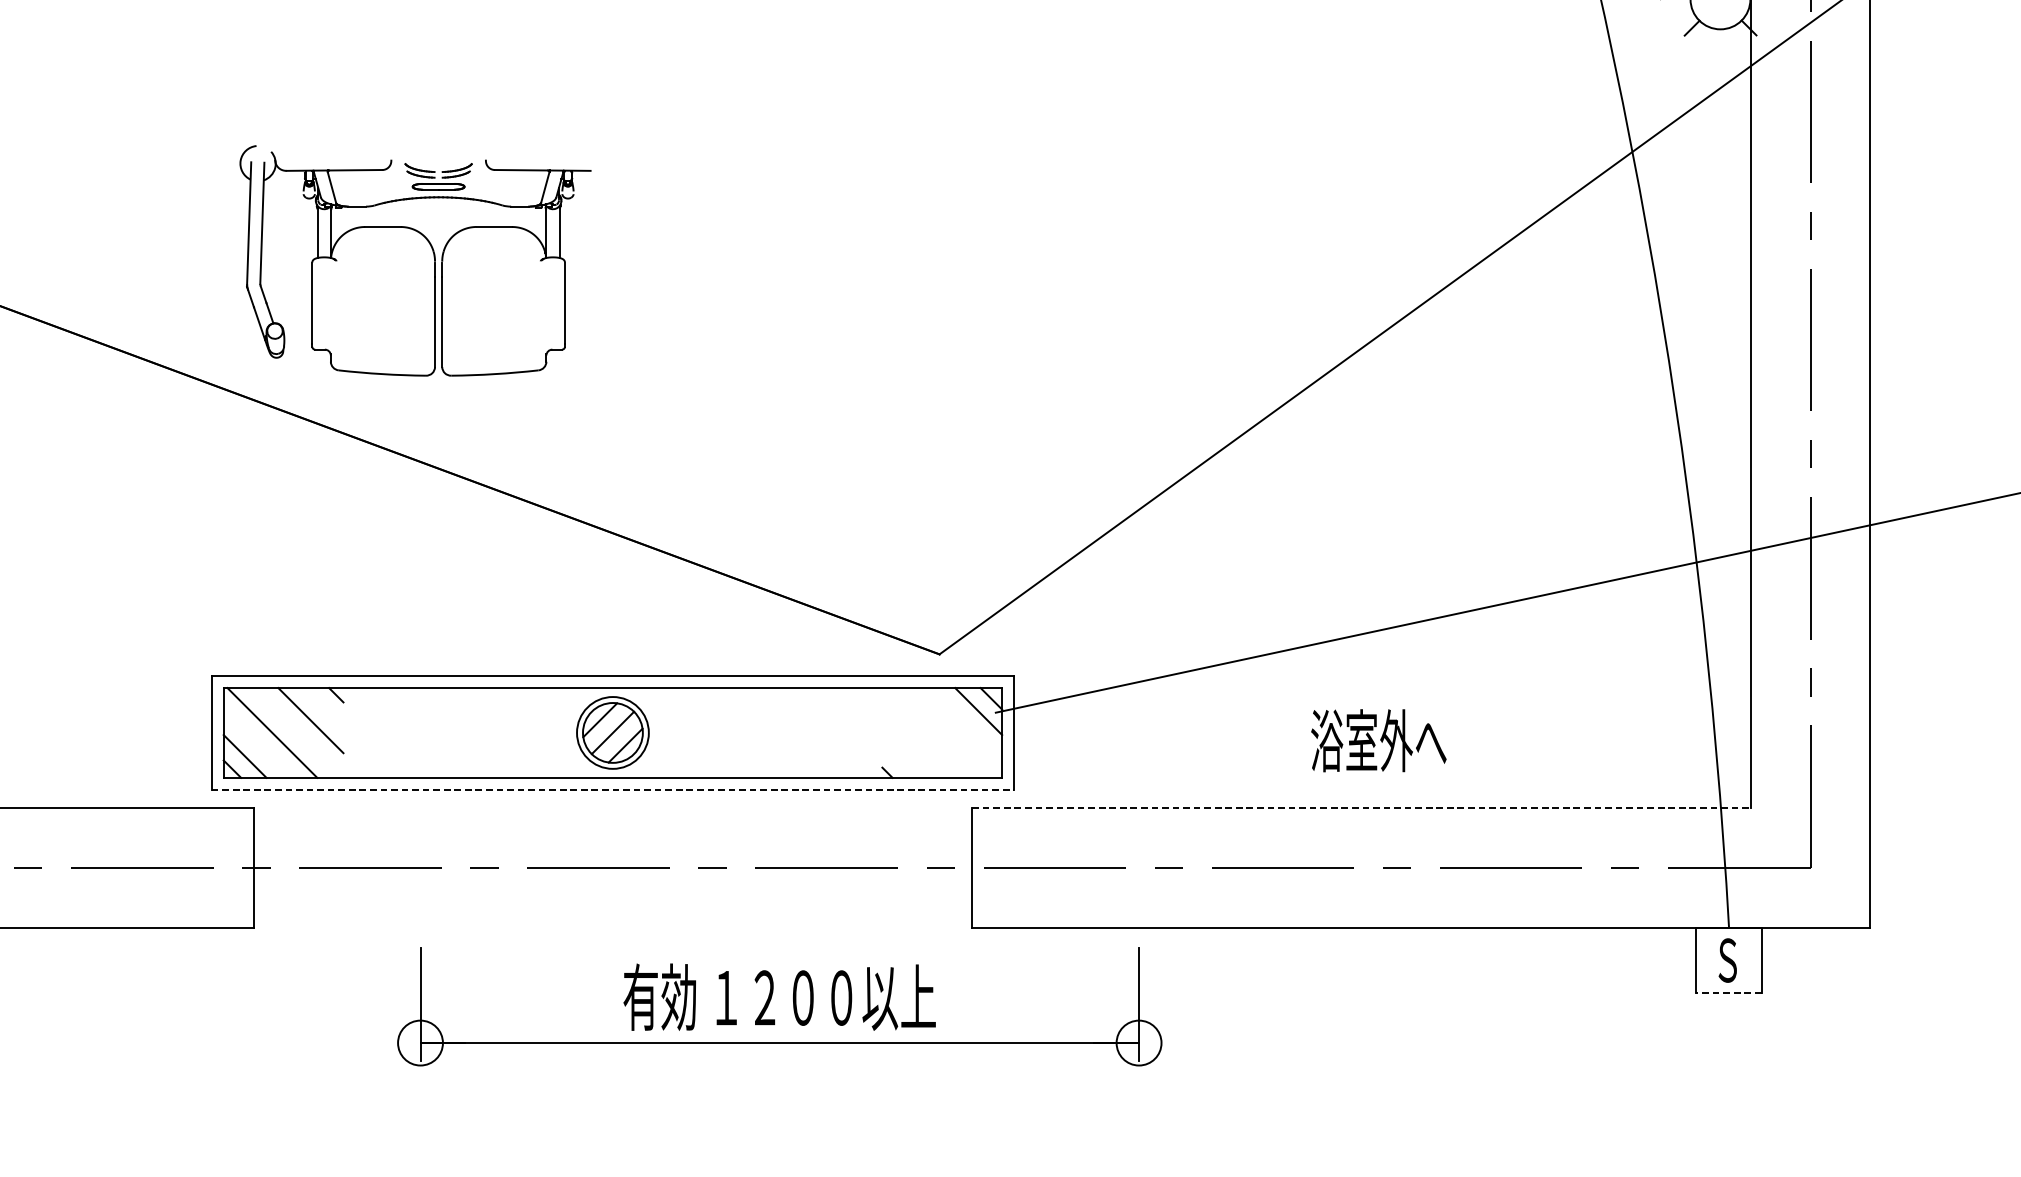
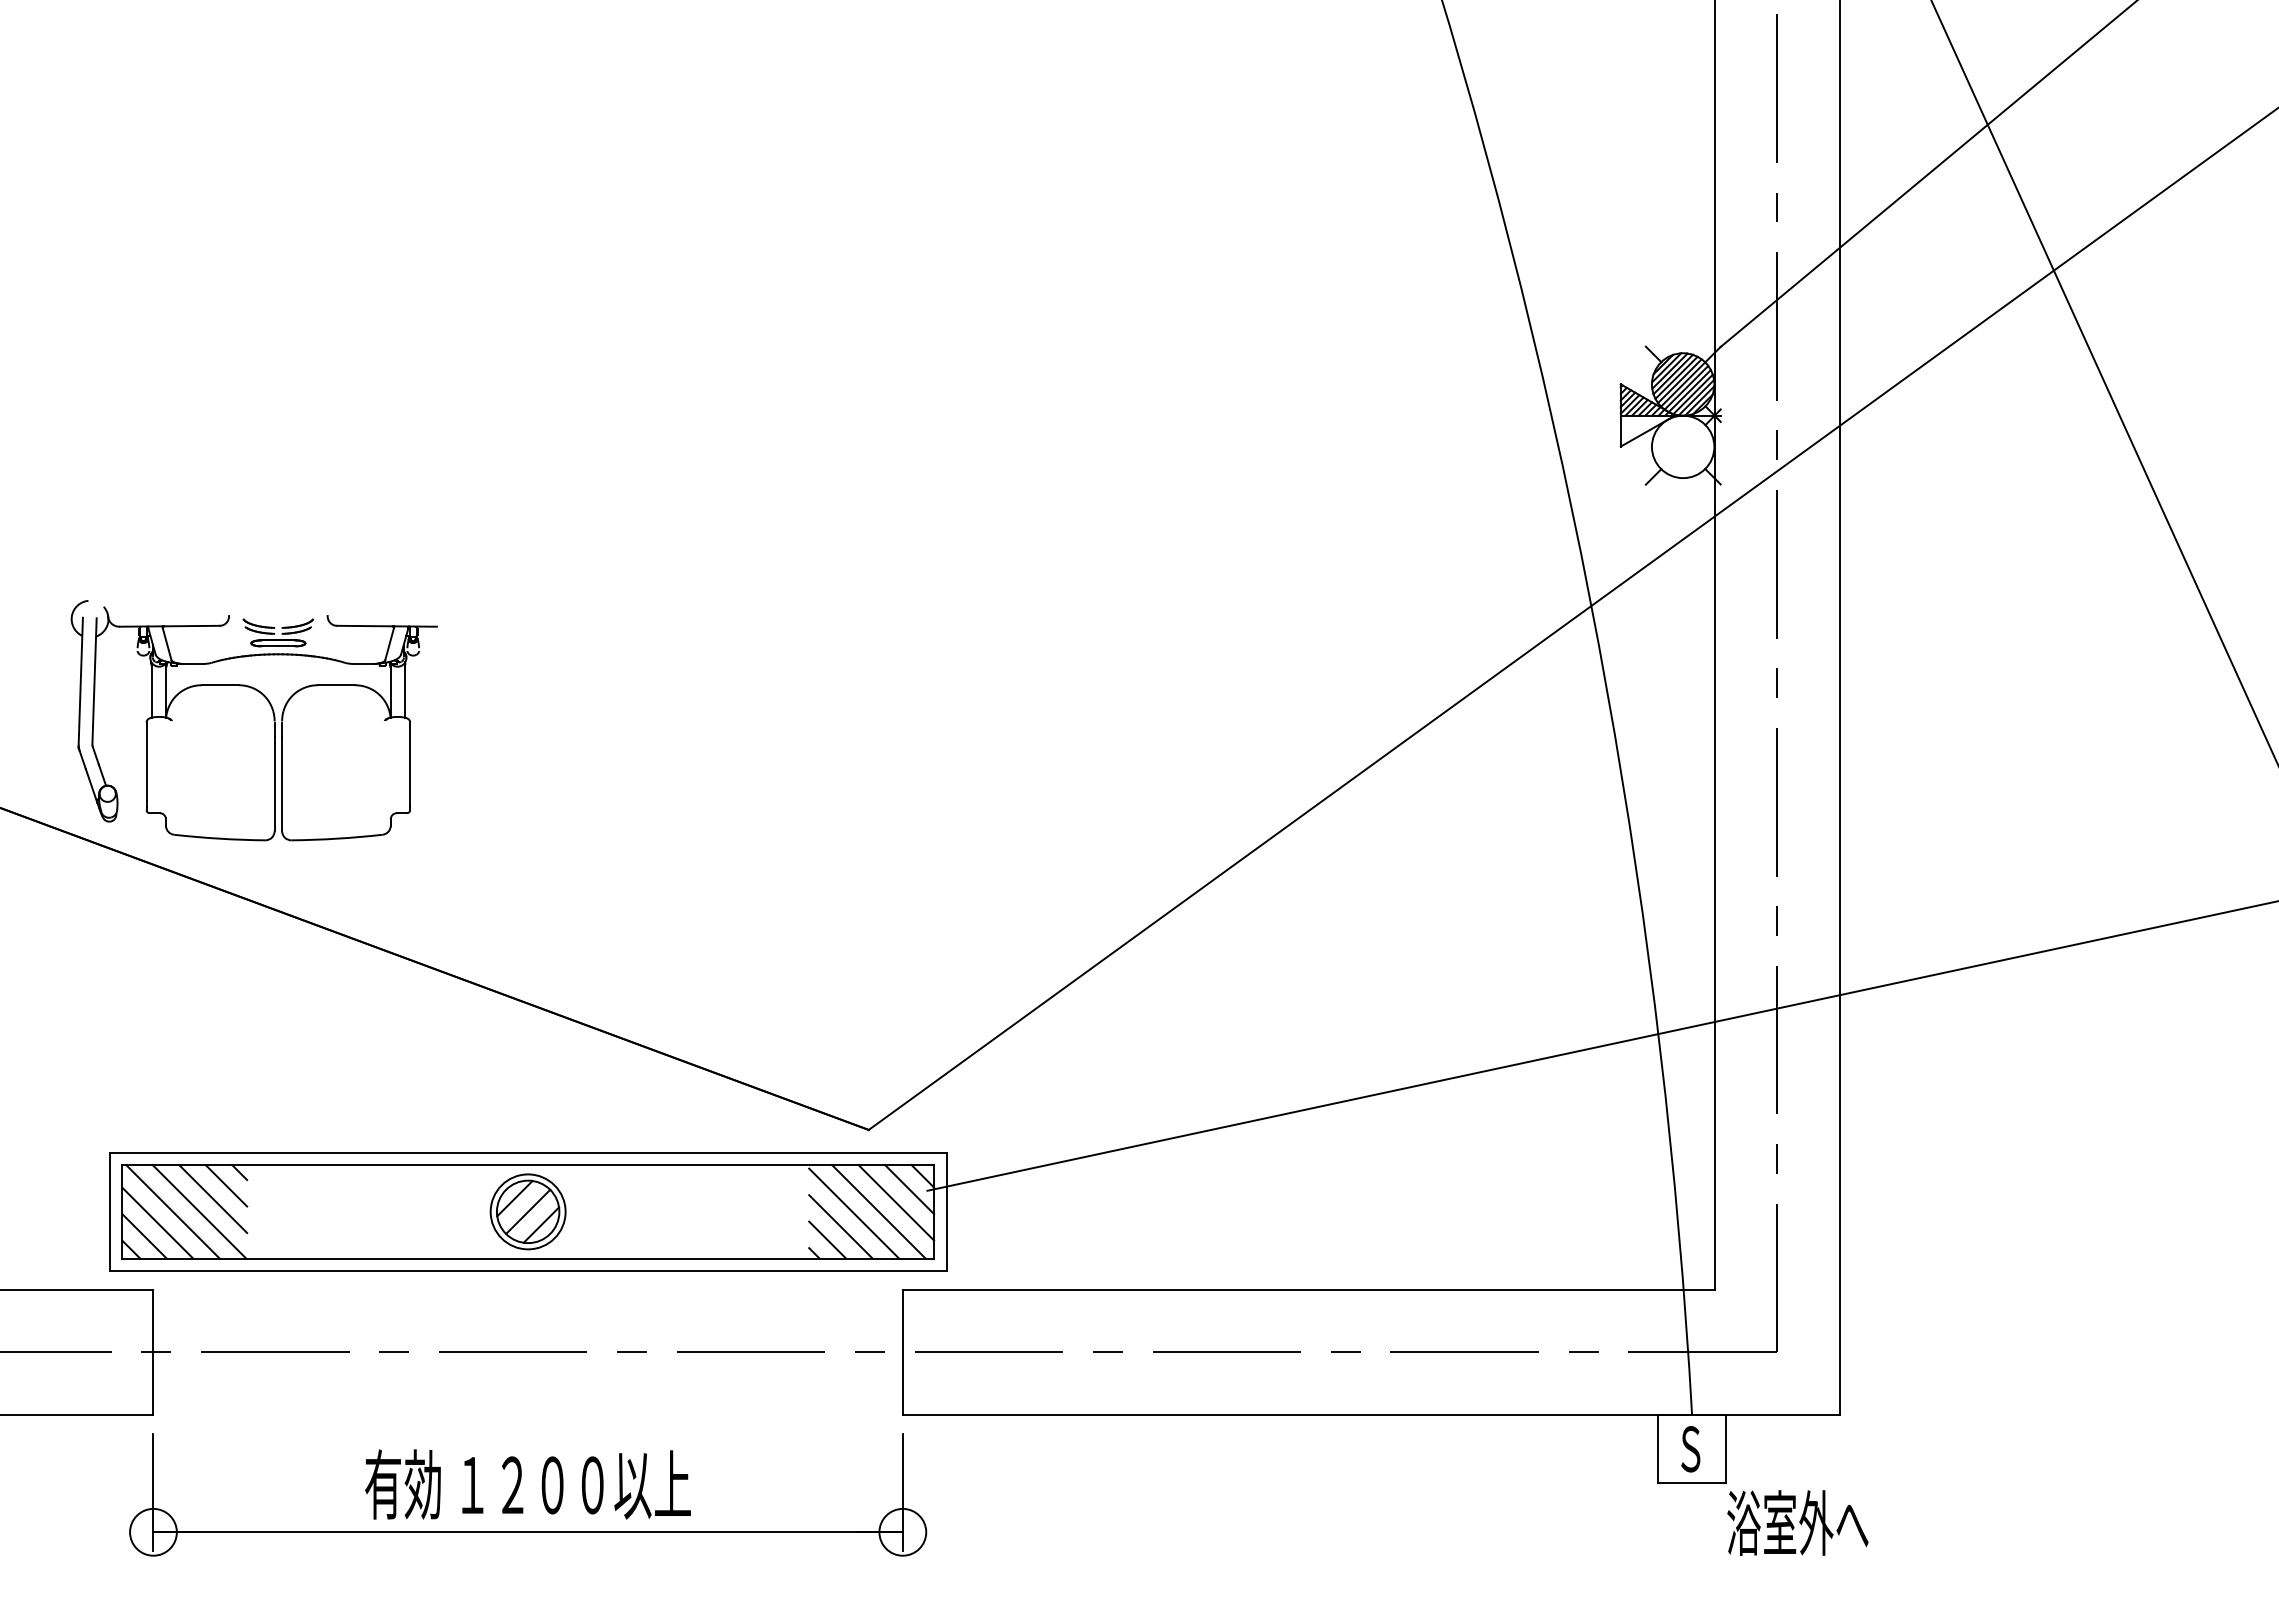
part: (414, 260) -> (253, 720), moved
line: (323, 707) -> (226, 1185), added
line: (966, 723) -> (896, 1202), added
line: (297, 732) -> (199, 1211), added
line: (948, 732) -> (878, 1211), added
line: (925, 734) -> (854, 1213), added
text: (1378, 740) -> (1797, 1522), moved
line: (257, 743) -> (157, 1222), added
line: (912, 746) -> (840, 1226), added
line: (899, 759) -> (827, 1239), added
line: (613, 790) -> (528, 1271), dashed -> solid
line: (1361, 807) -> (1308, 1289), dashed -> solid
line: (1729, 992) -> (1692, 1482), dashed -> solid
part: (770, 1002) -> (518, 1489), moved

